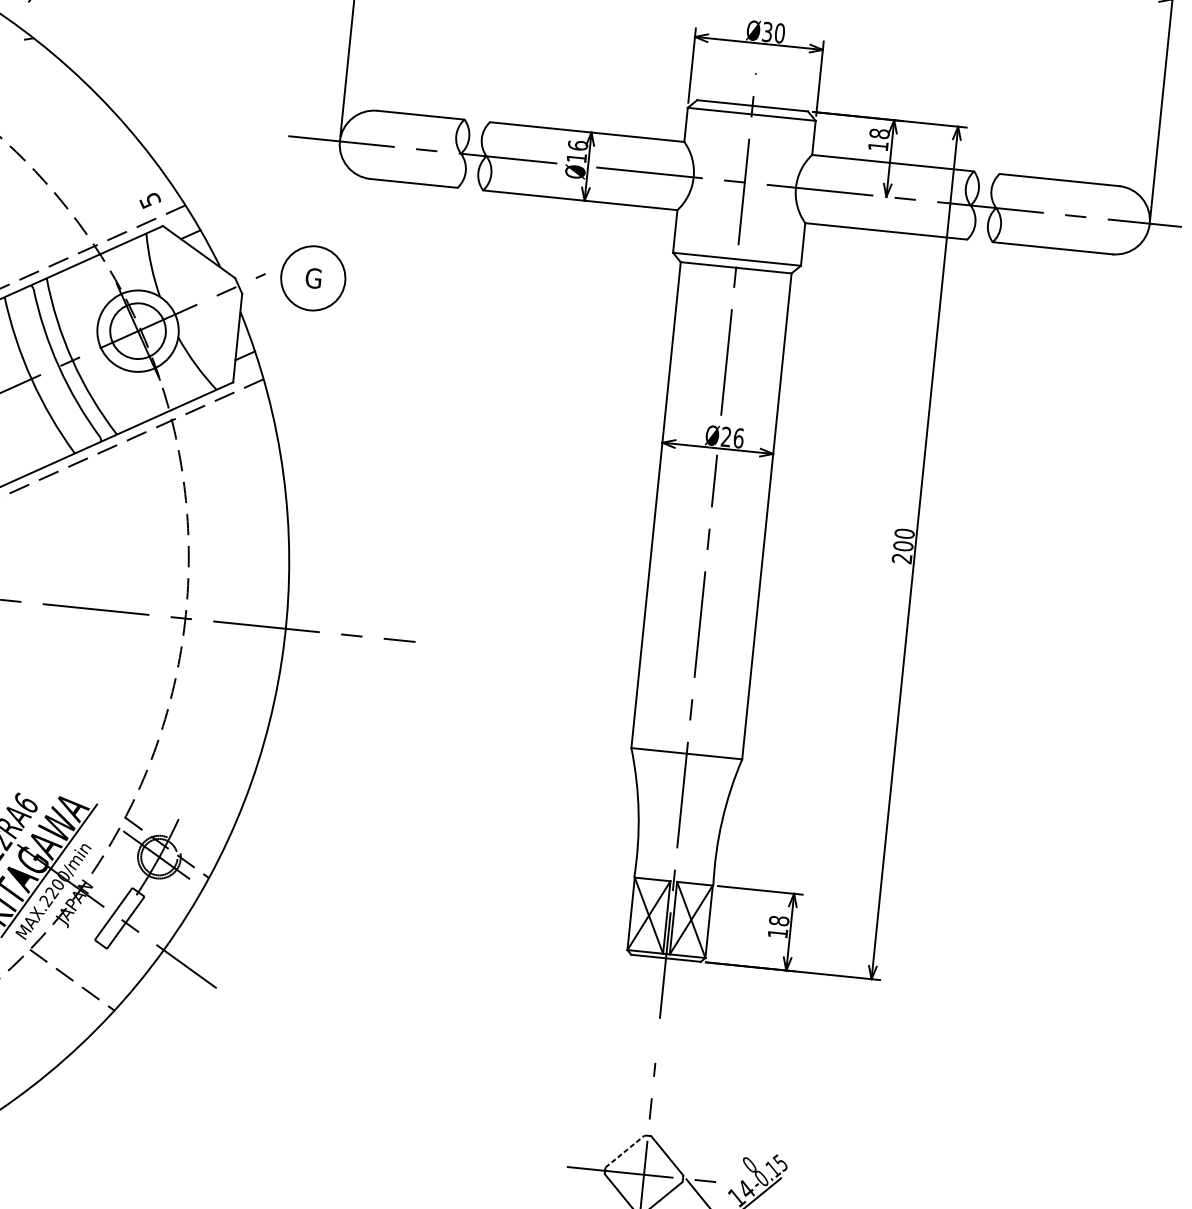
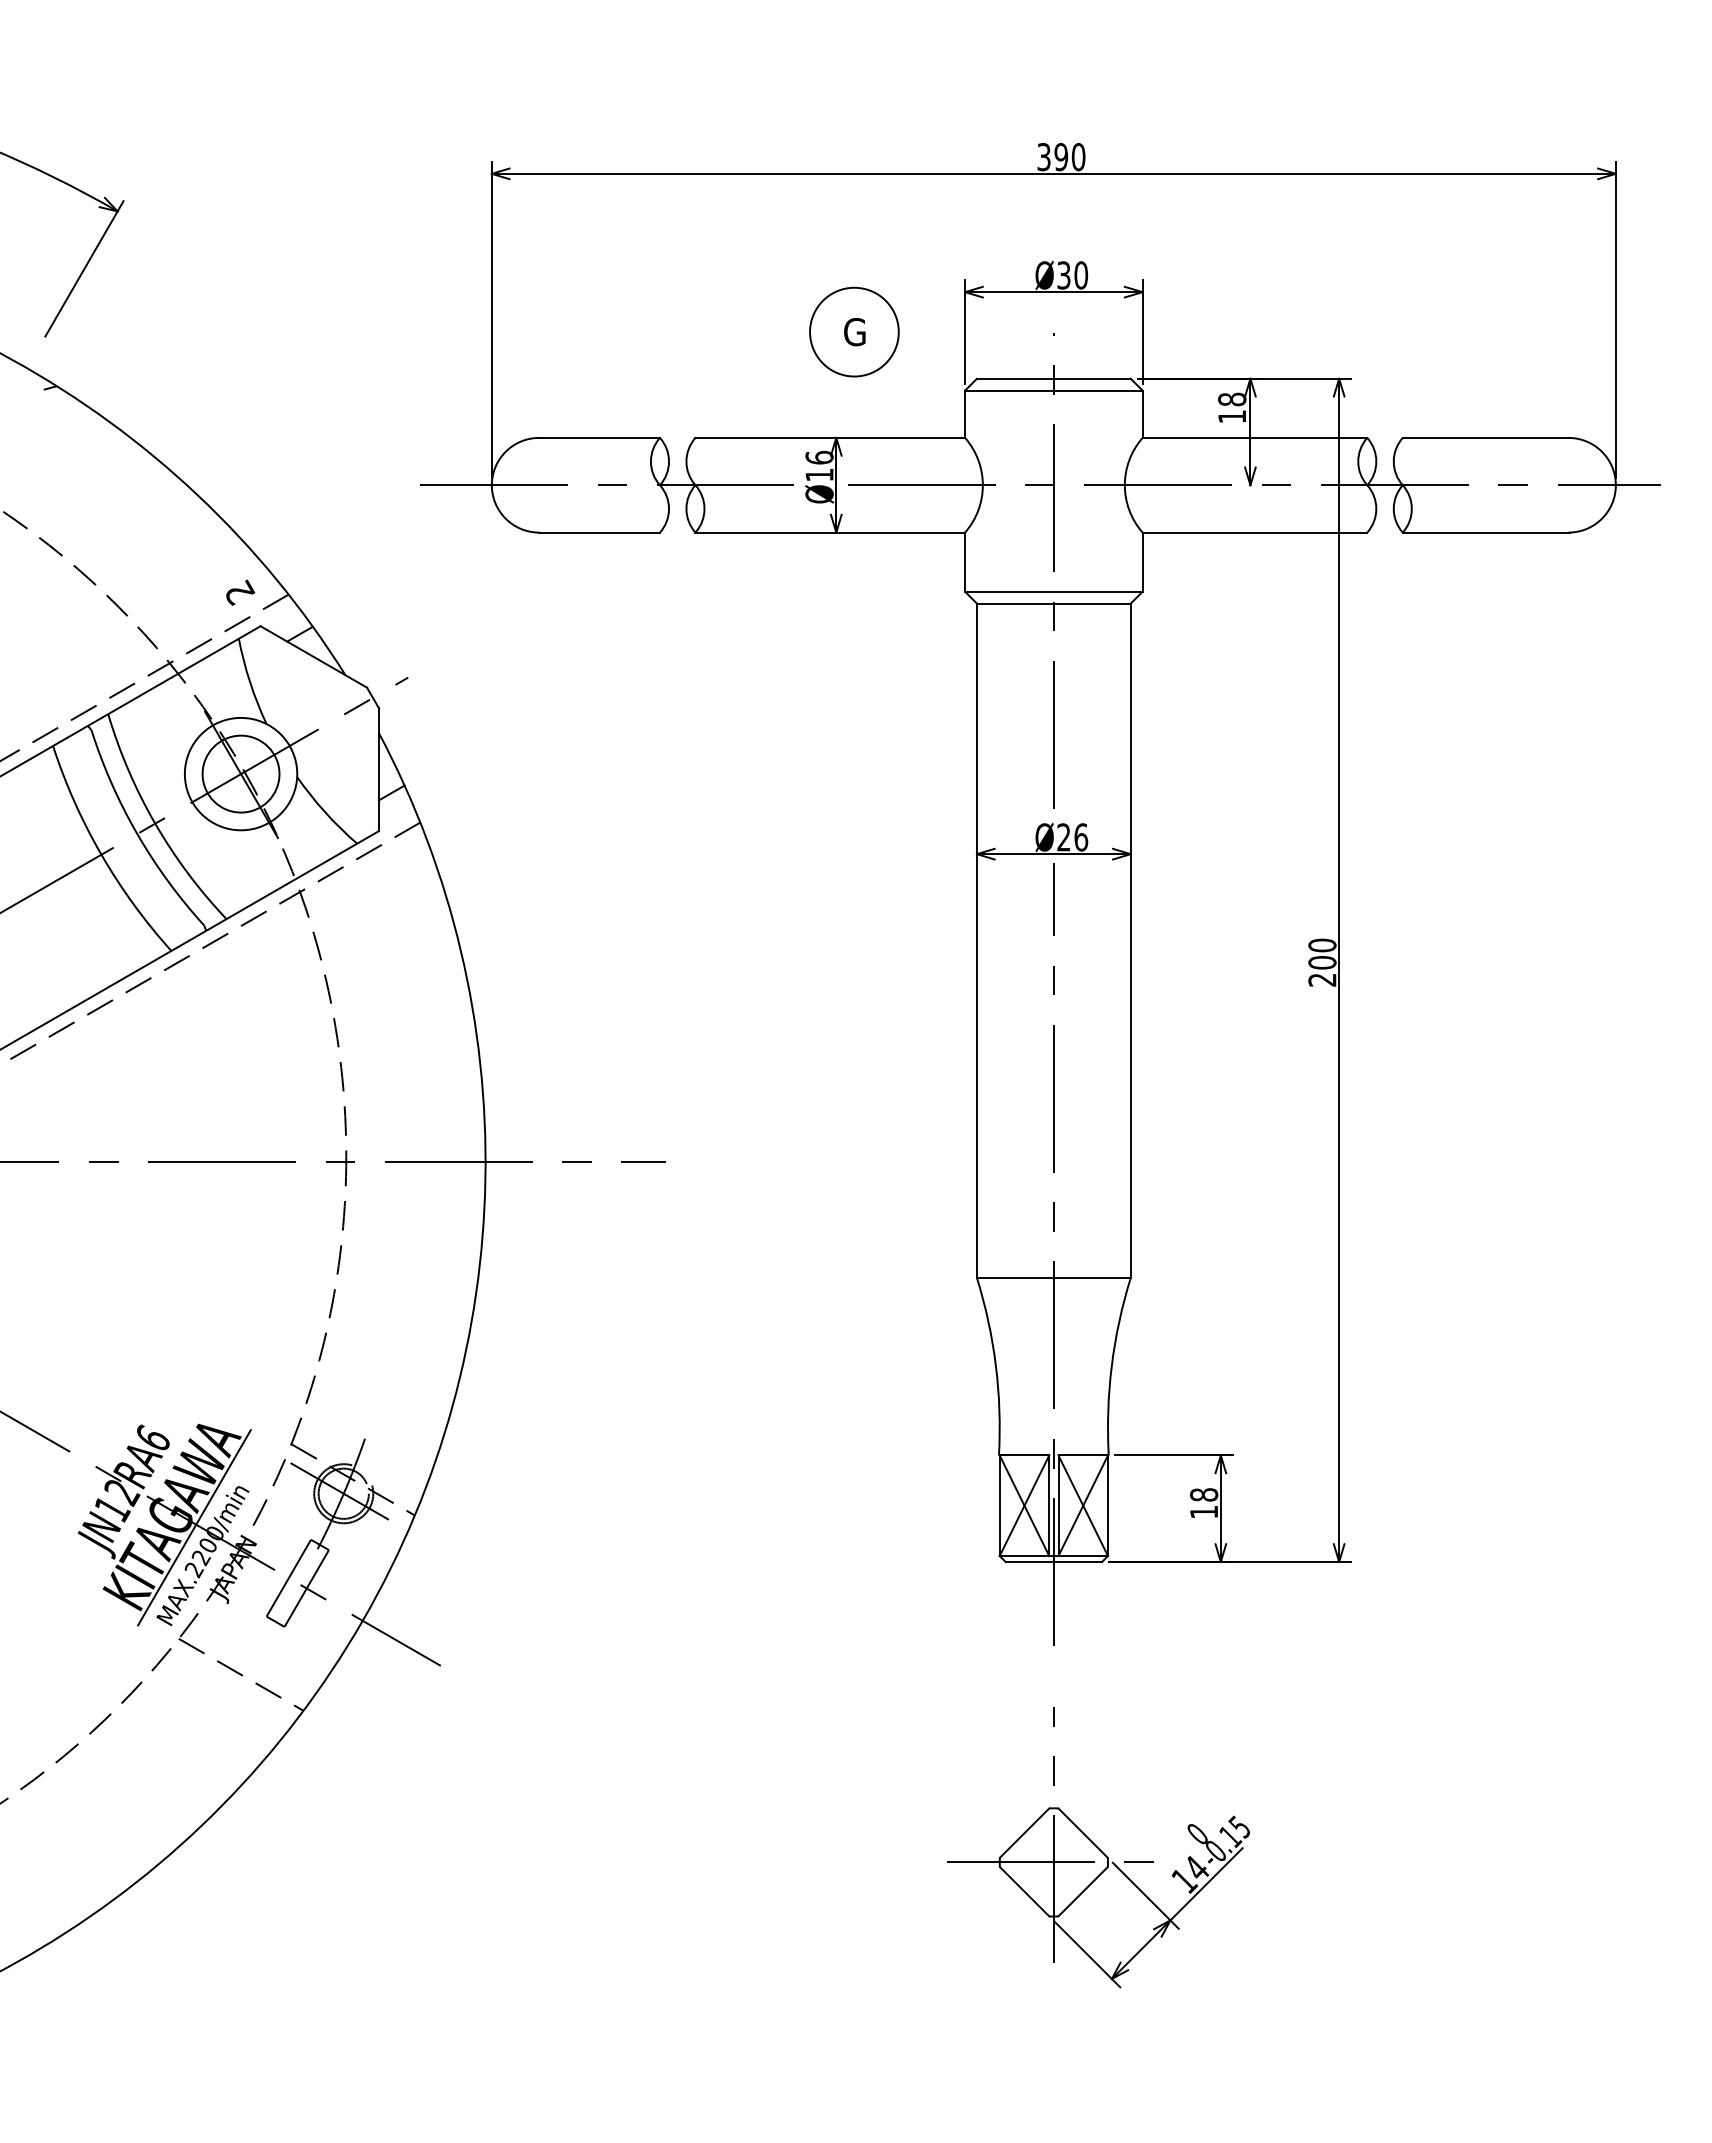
text: (150, 200) -> (239, 592), 5 -> 2
part: (313, 277) -> (854, 331), moved
line: (625, 1151) -> (1024, 1833), dashed -> solid

